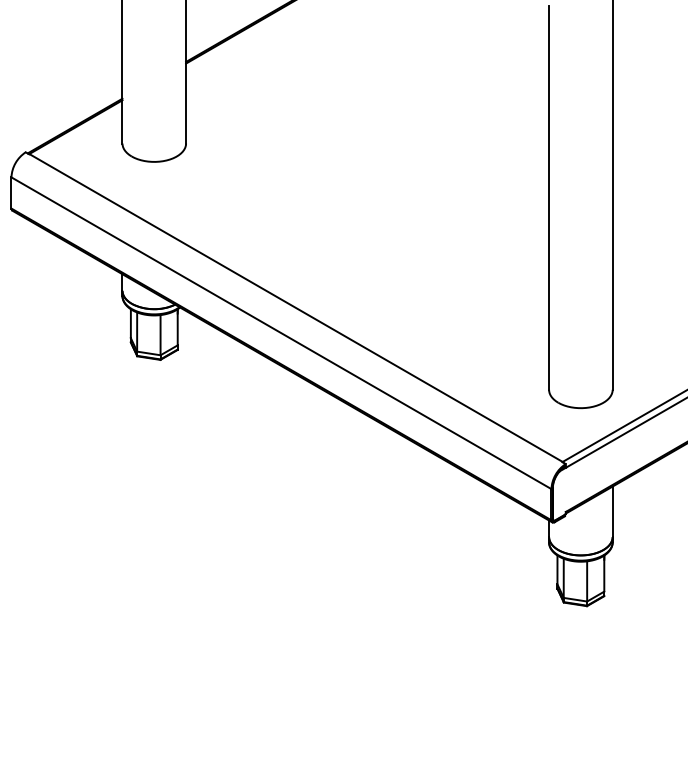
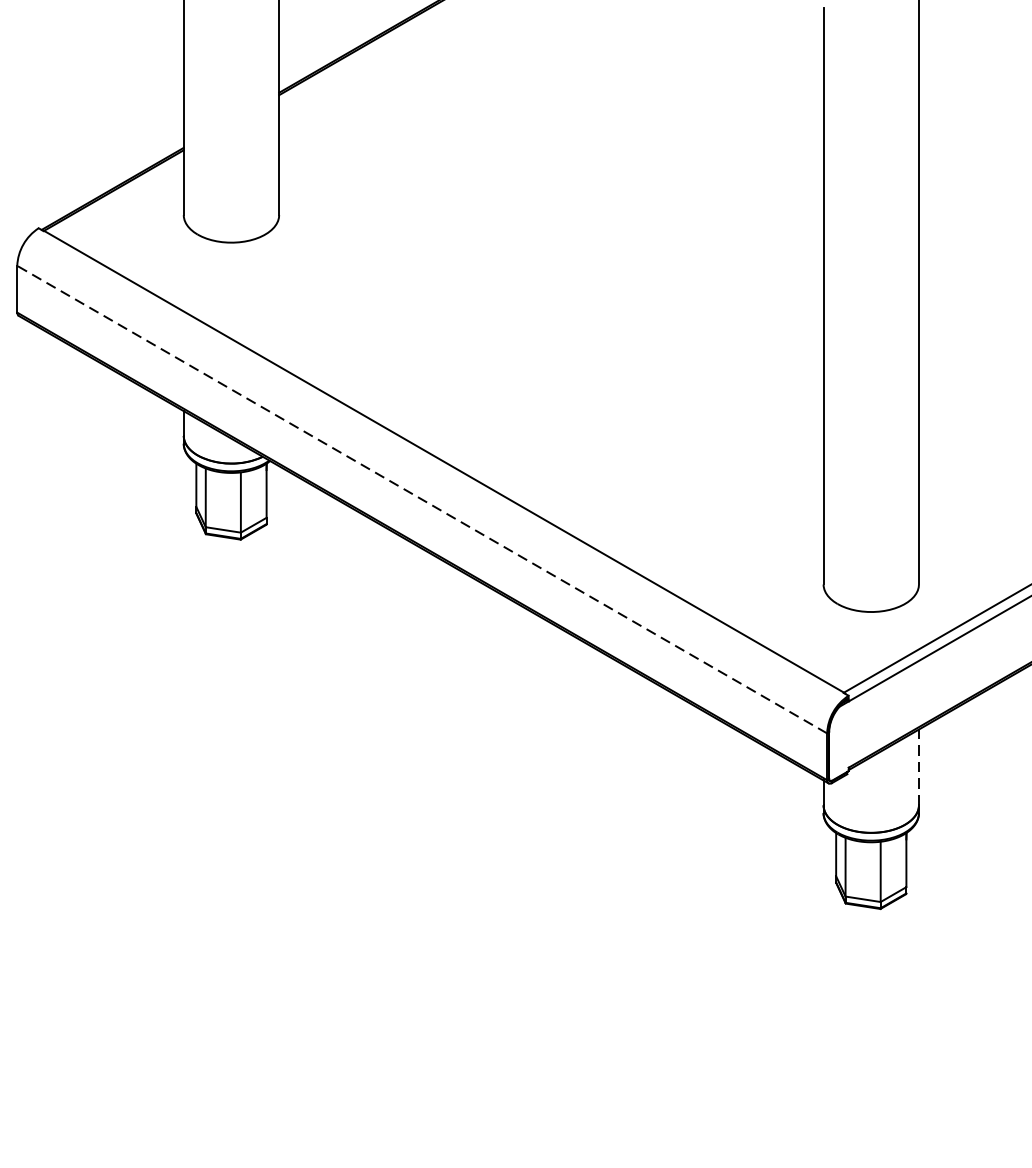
line: (281, 333) -> (422, 500), solid -> dashed
line: (612, 511) -> (918, 766), solid -> dashed

